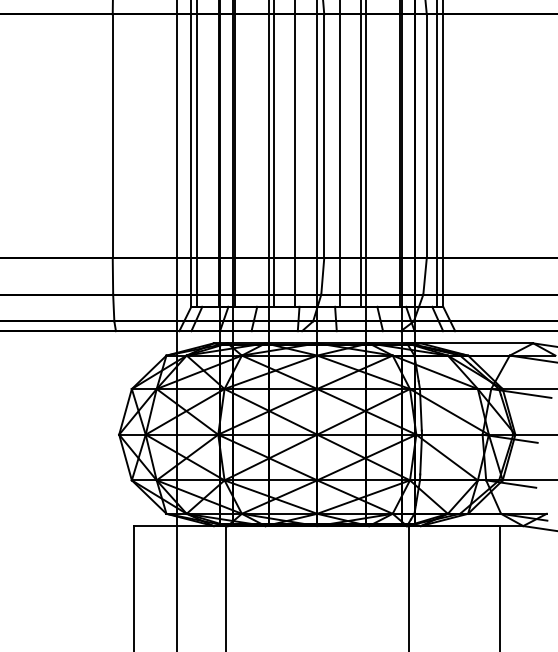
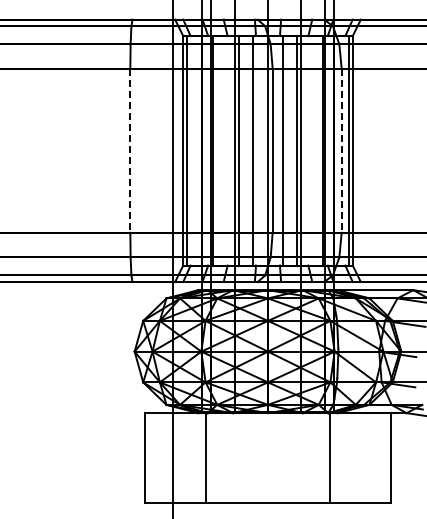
line: (112, 135) -> (130, 150), solid -> dashed
line: (426, 135) -> (341, 150), solid -> dashed

